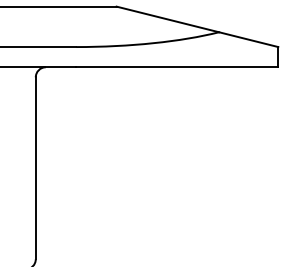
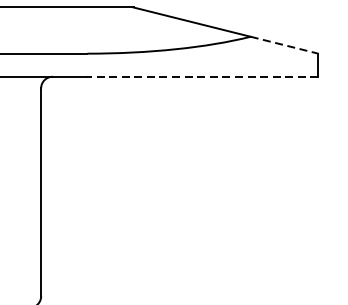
line: (249, 39) -> (285, 45), solid -> dashed
line: (176, 67) -> (202, 77), solid -> dashed

